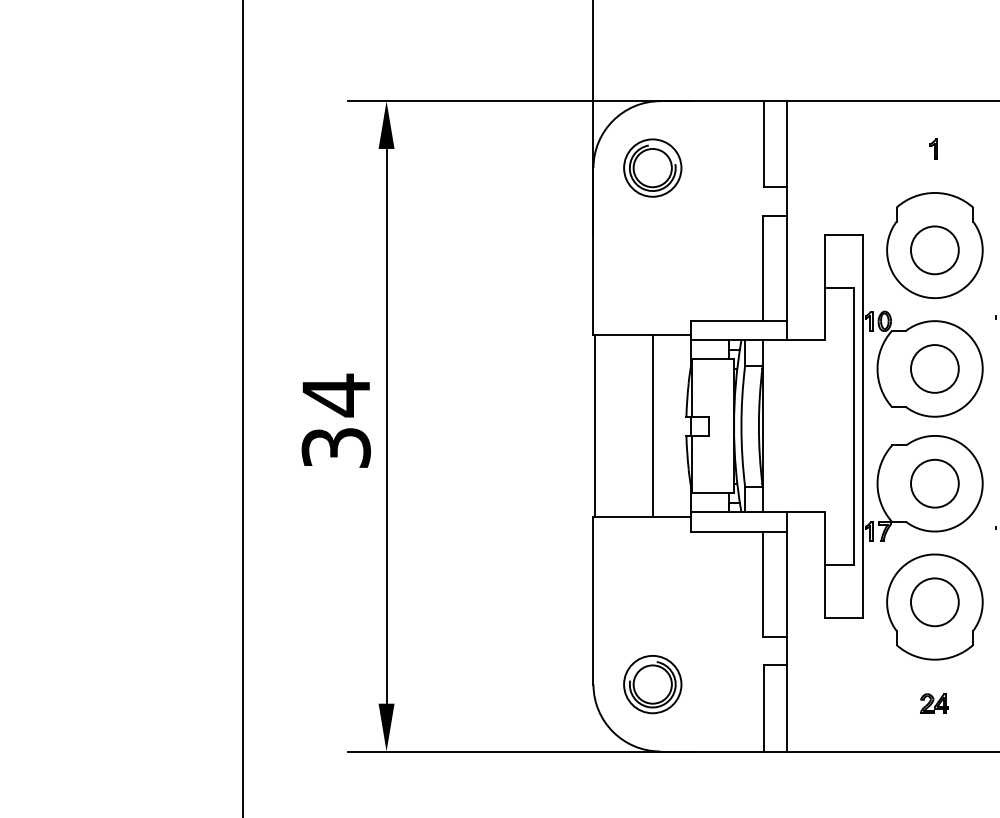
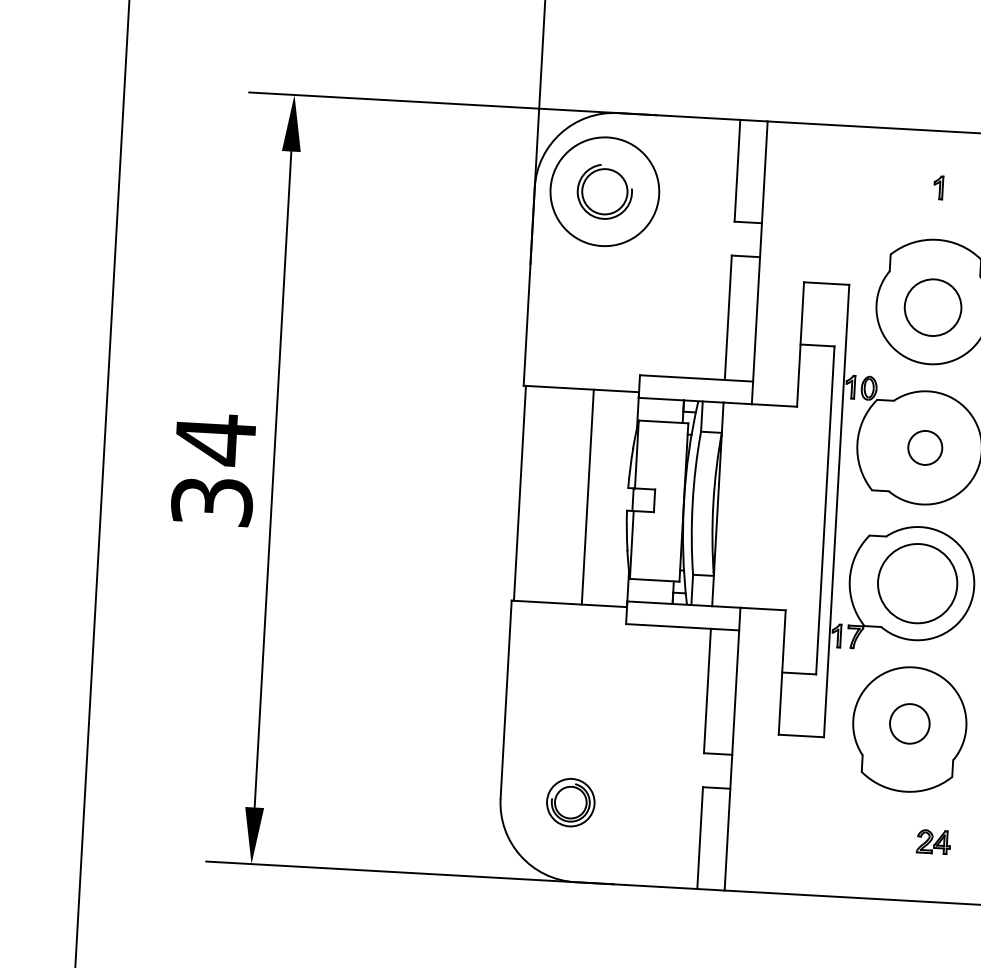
circle: (652, 167) -> (604, 191), size x1.6
circle: (934, 368) -> (924, 447), size x0.6
circle: (934, 483) -> (917, 583), size x1.4
circle: (934, 602) -> (909, 724), size x0.7
part: (652, 684) -> (570, 802), size x0.7
part: (934, 703) -> (933, 841), moved

